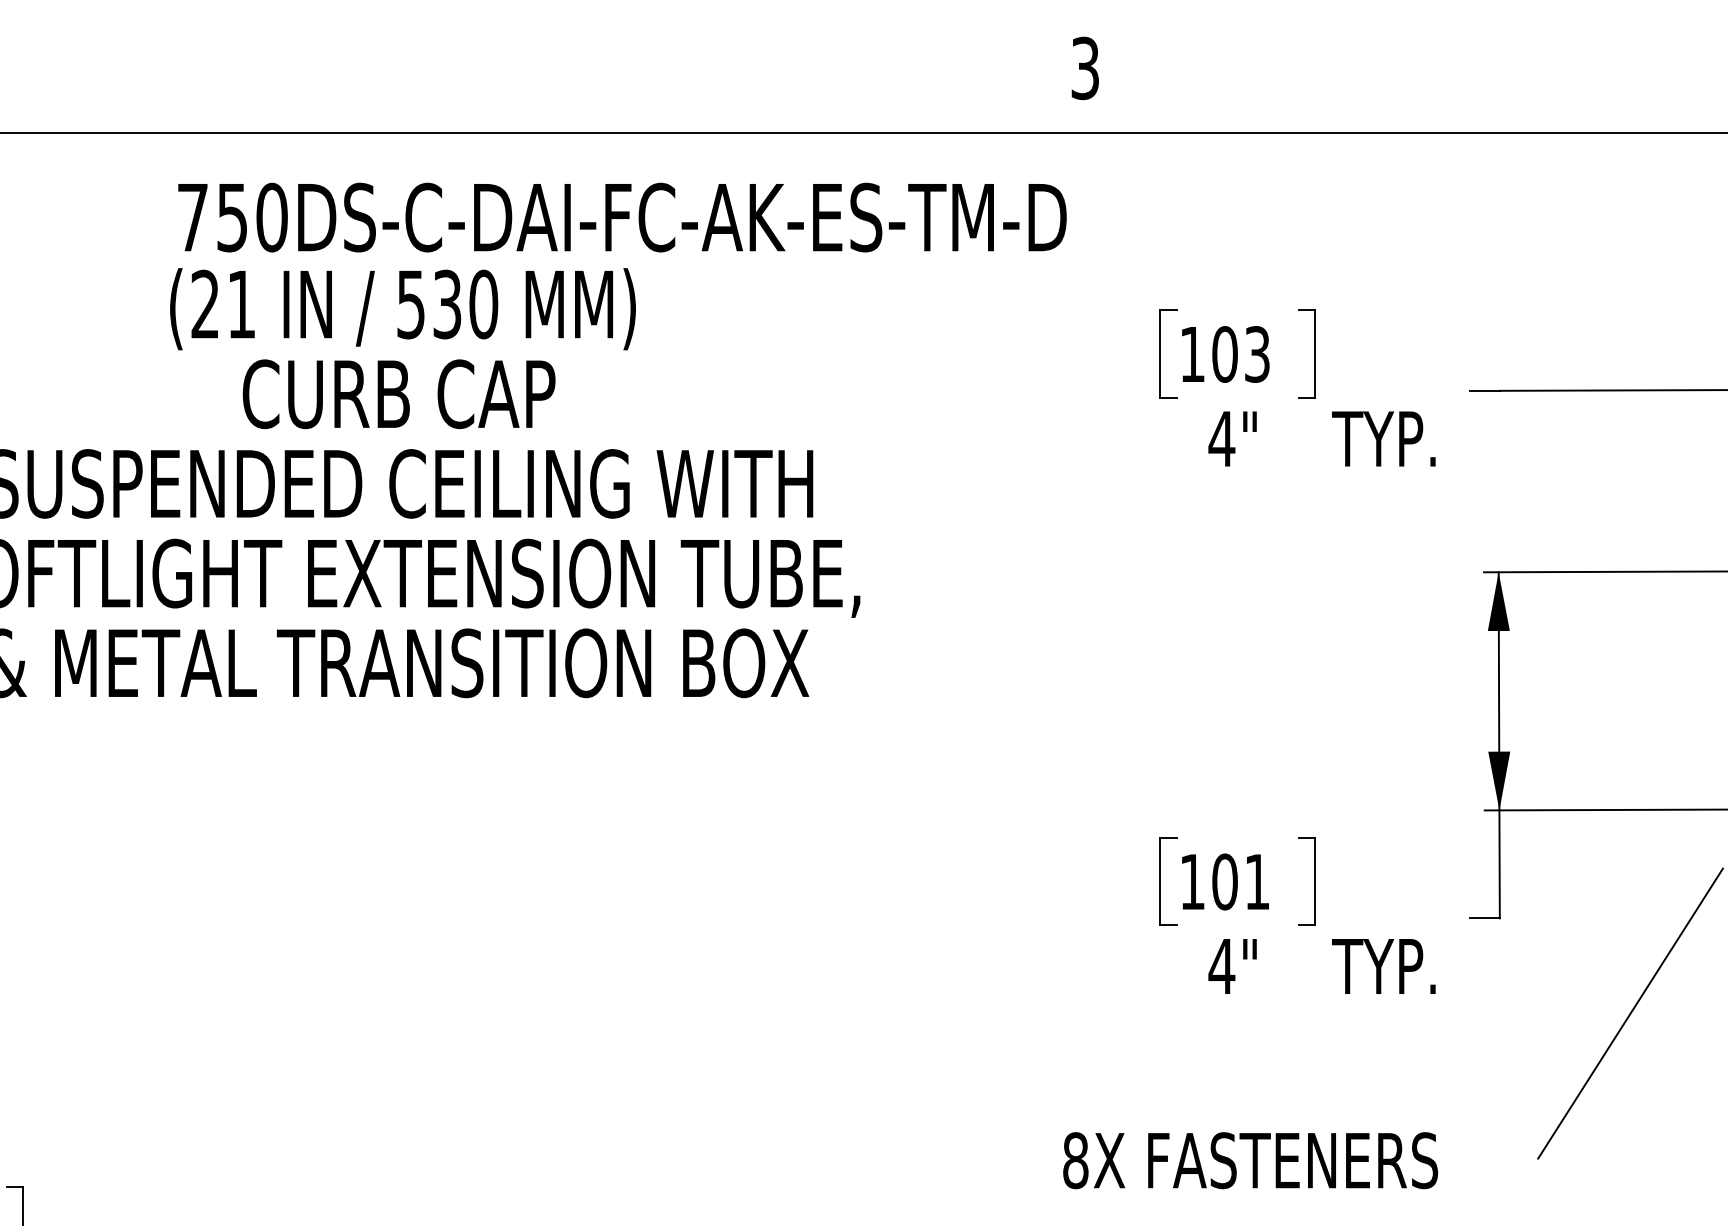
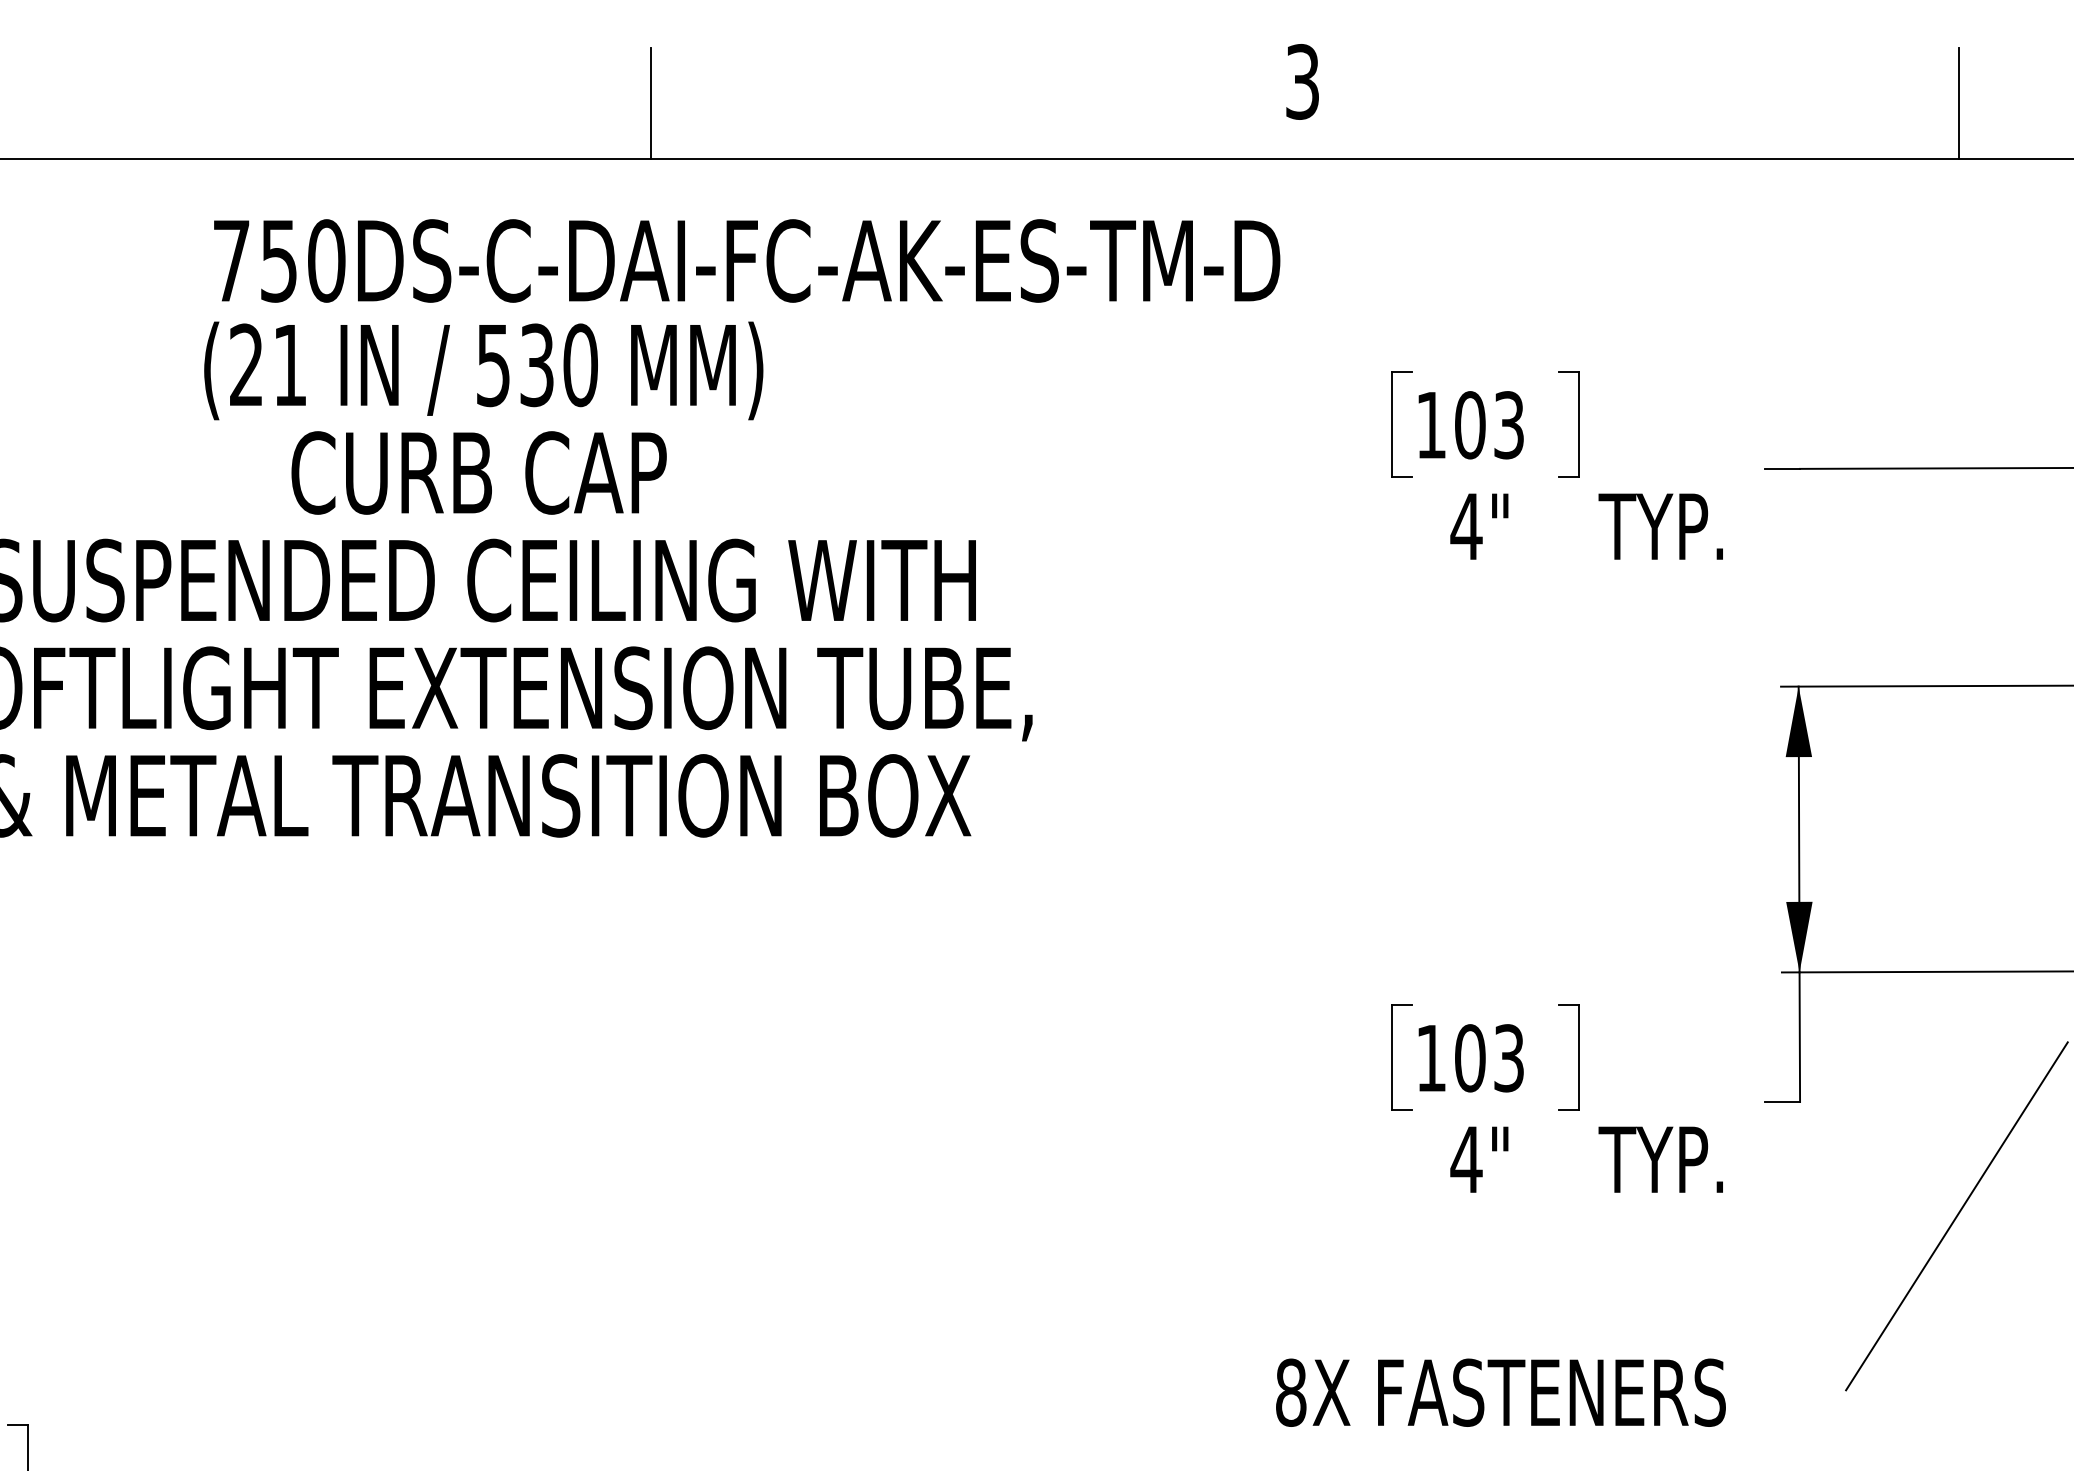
line: (542, 86) -> (651, 103), added
line: (1632, 86) -> (1959, 103), added
text: (1257, 881) -> (1509, 1057), 101 -> 103

